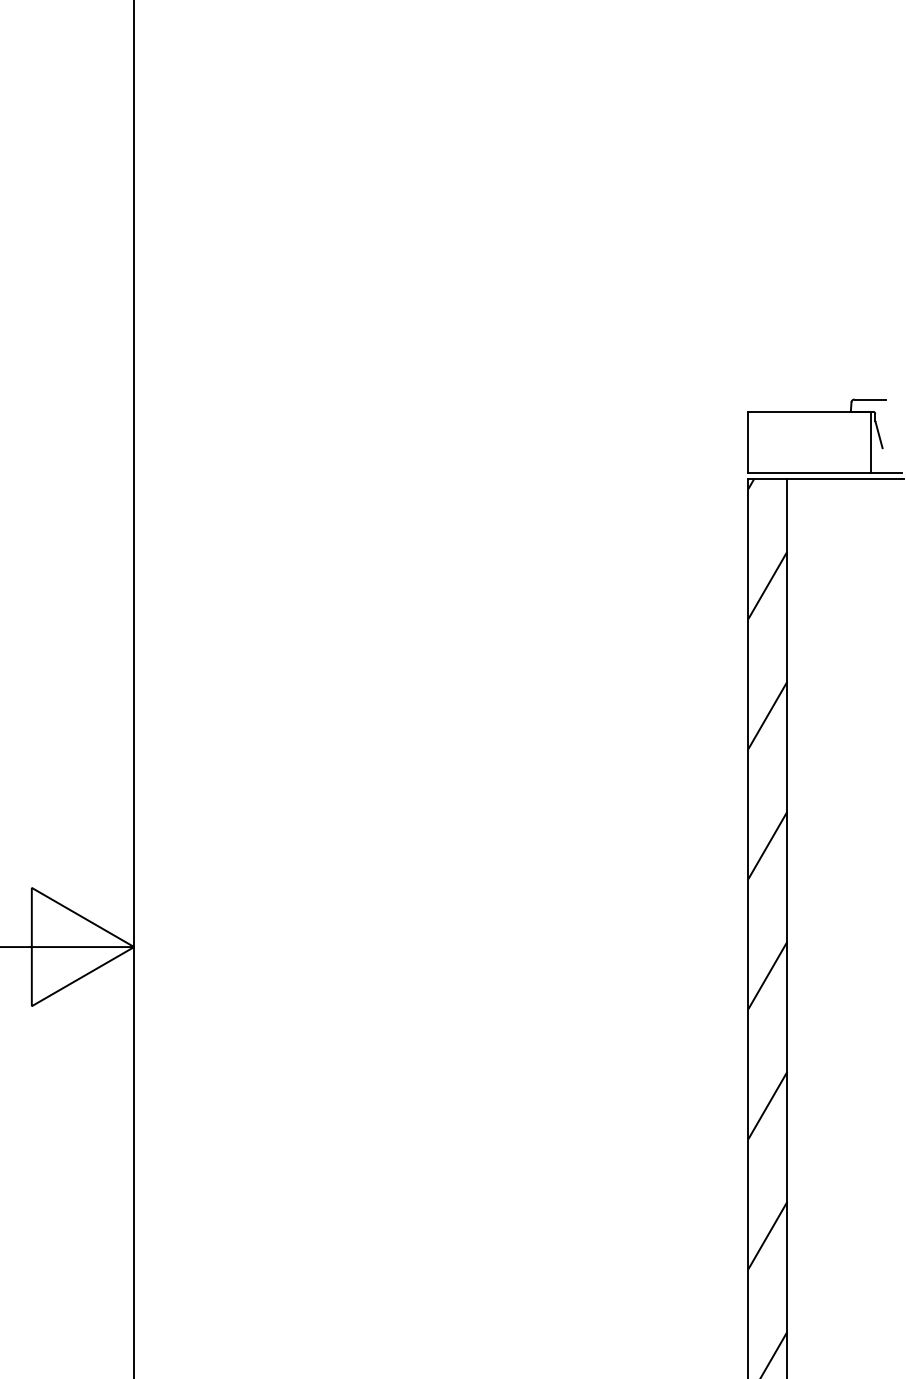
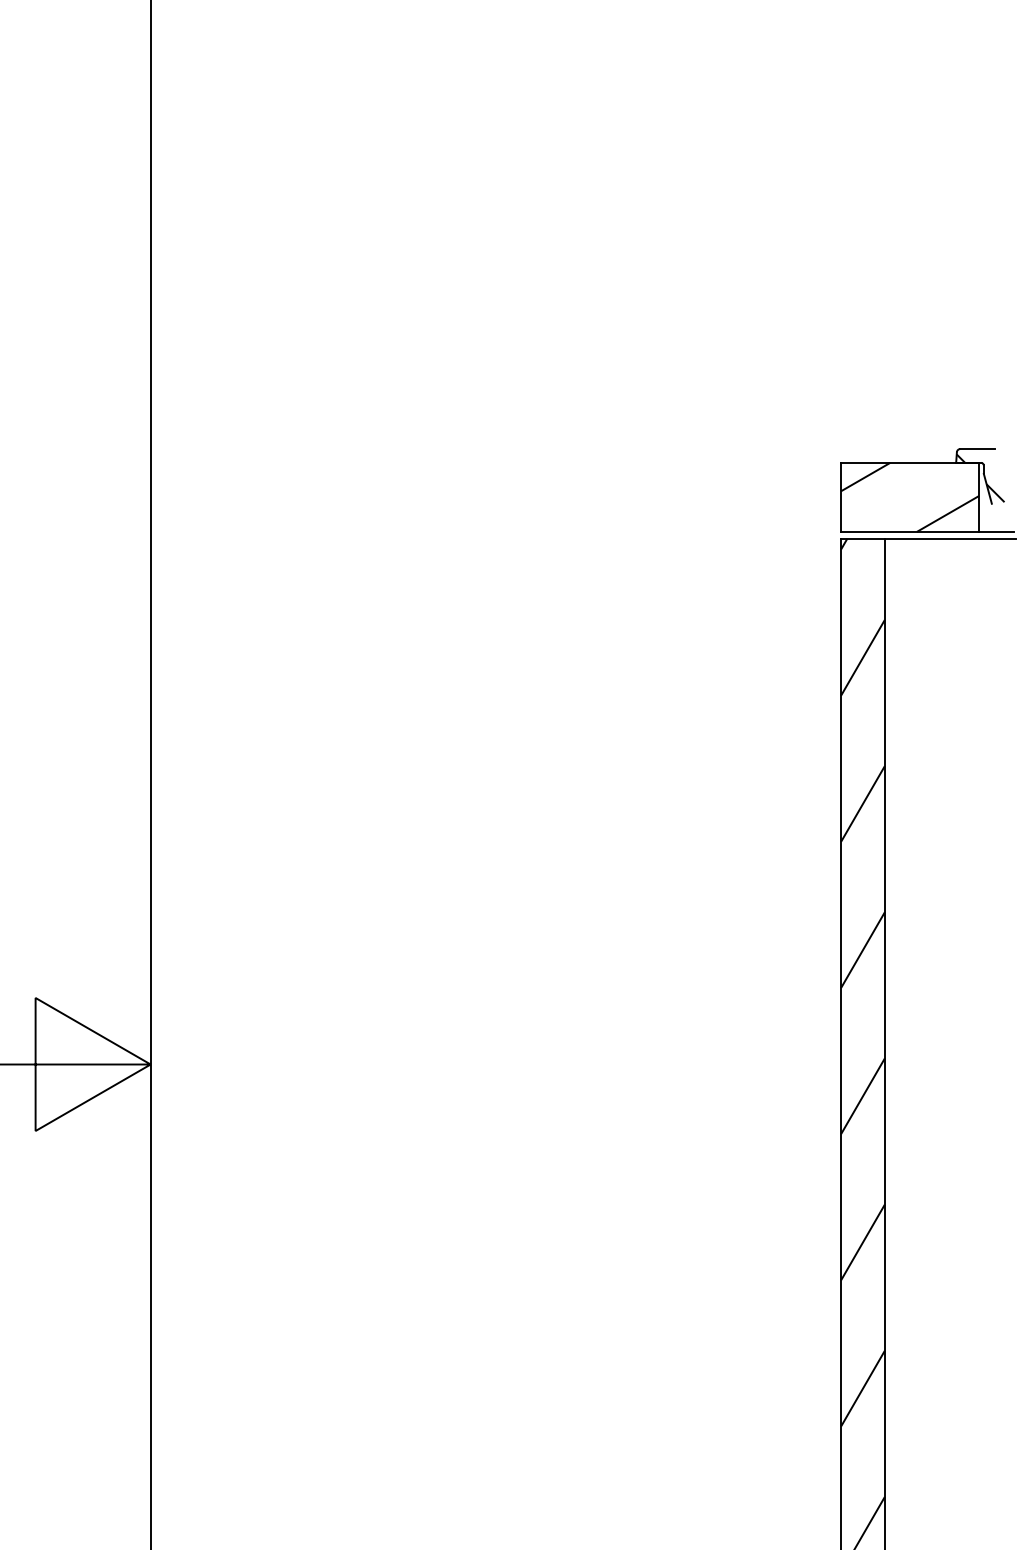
hatch: (872, 425) -> (980, 478), added
hatch: (809, 442) -> (909, 497), added

